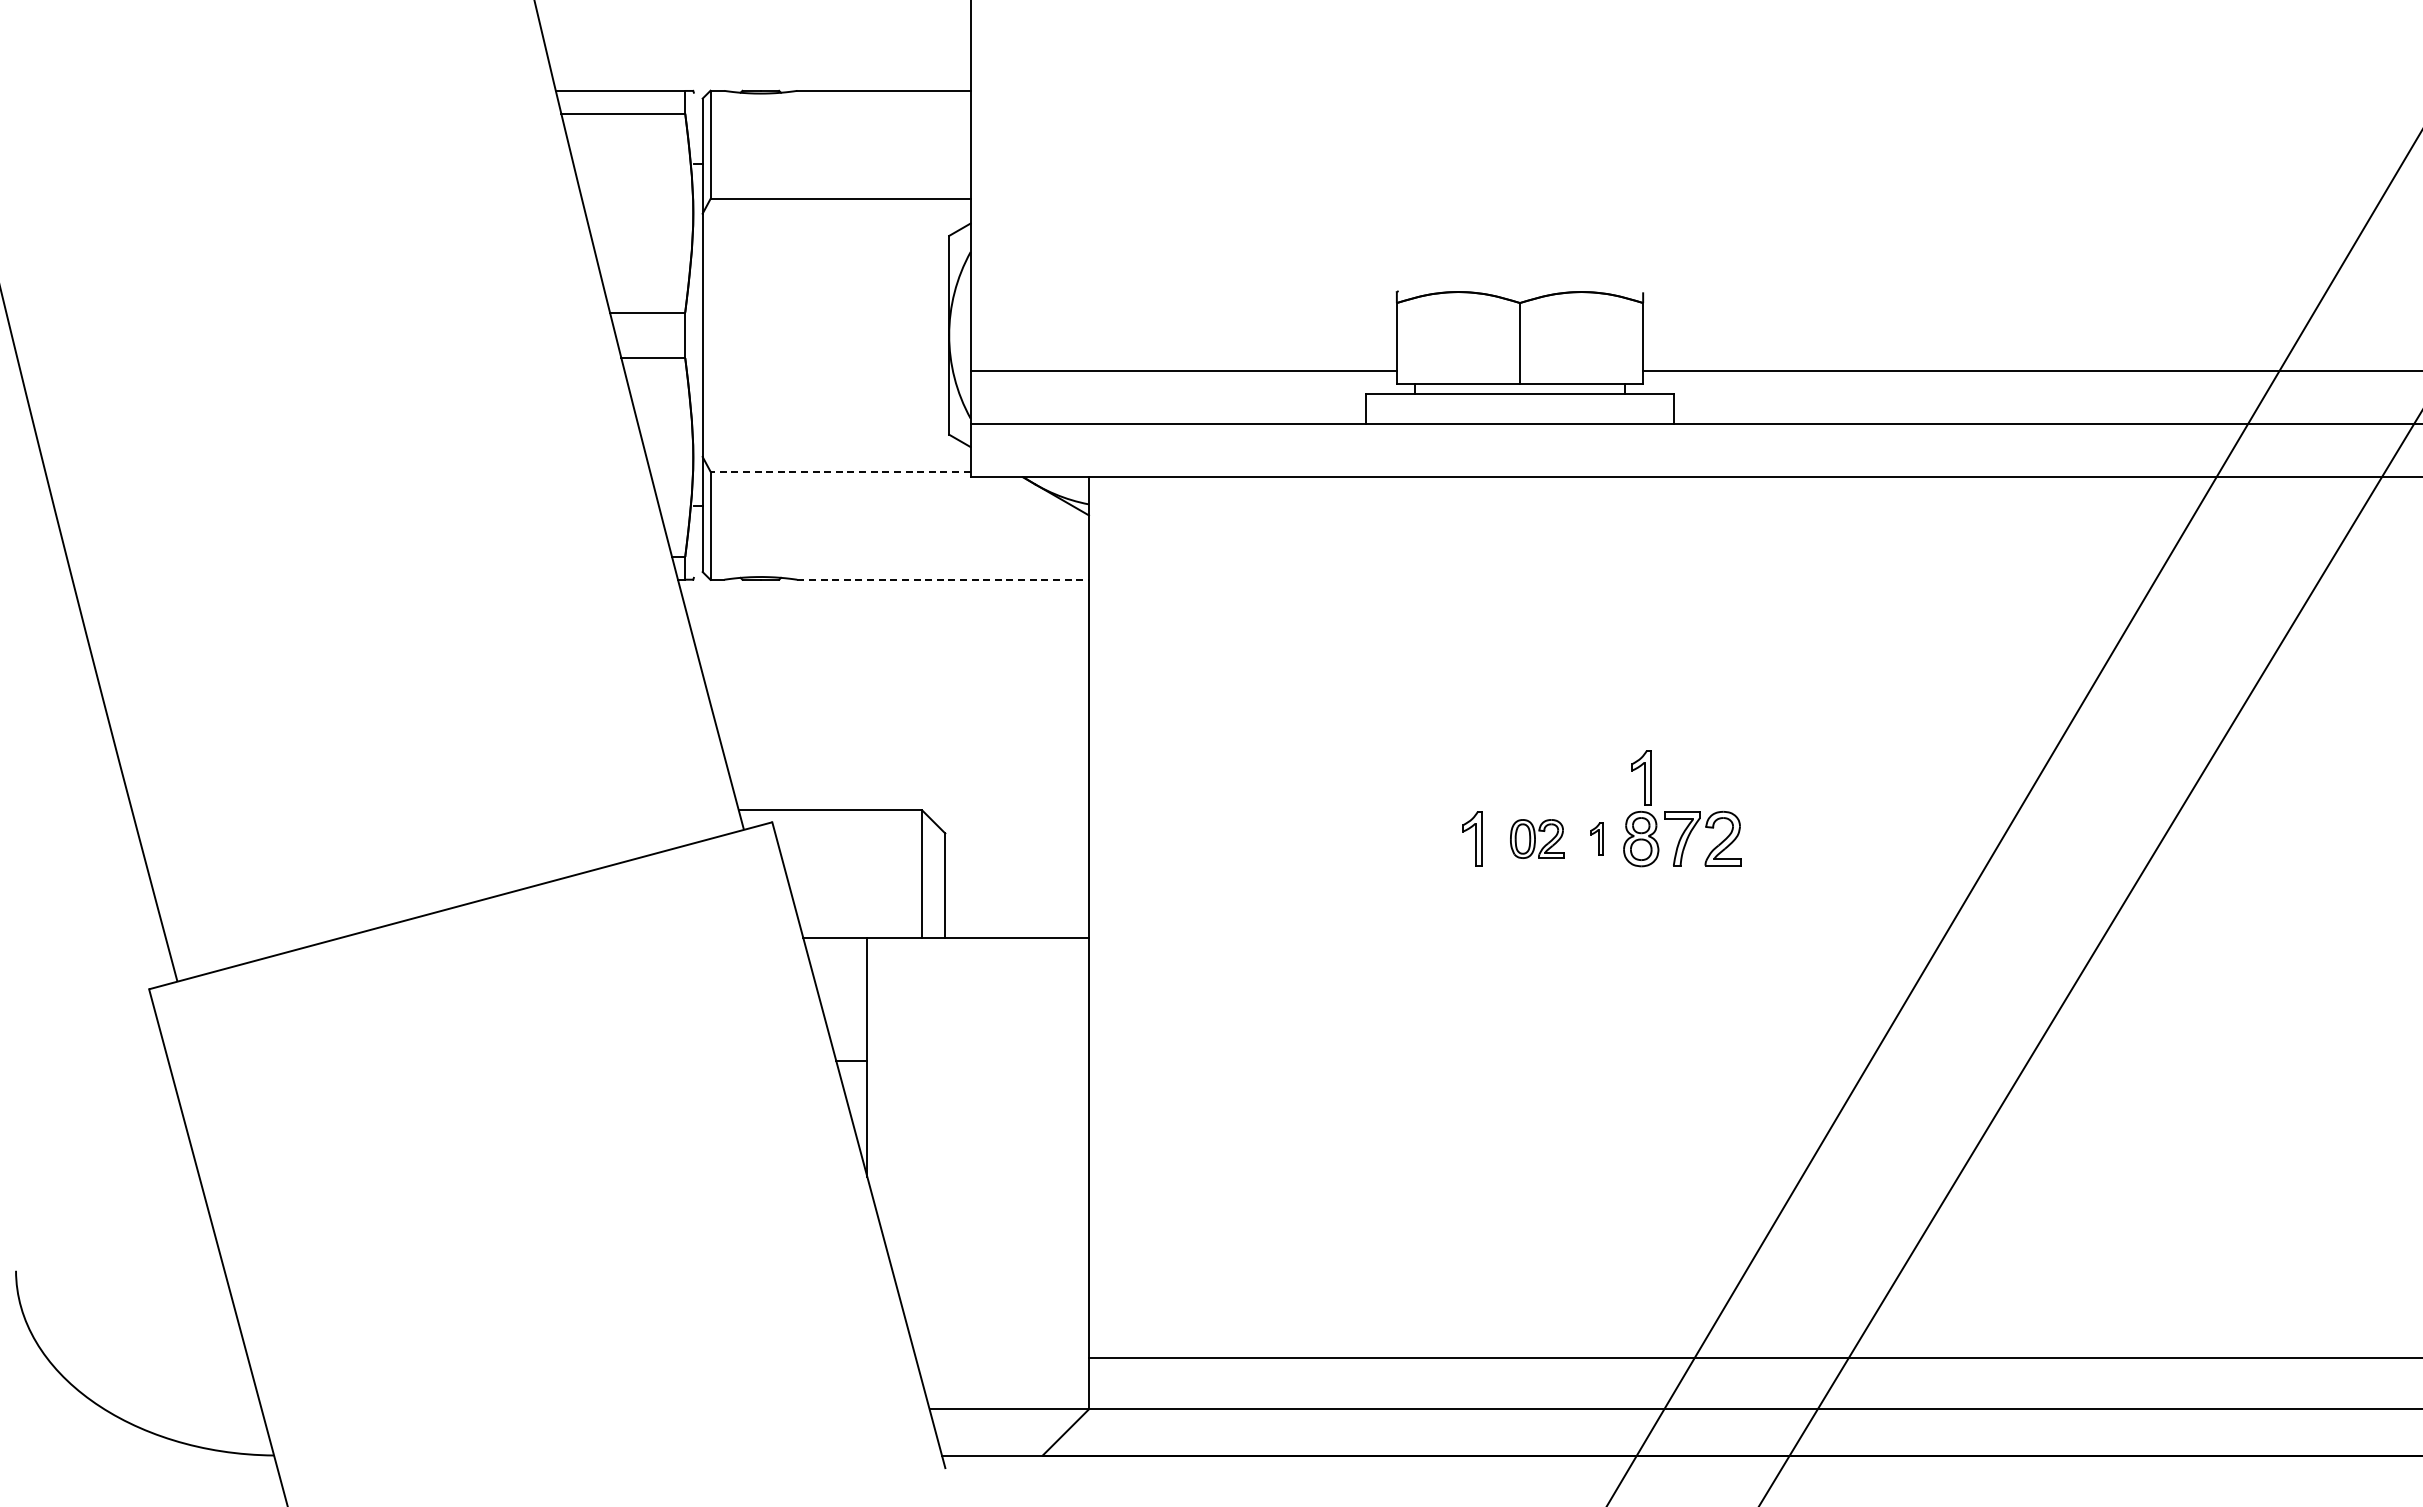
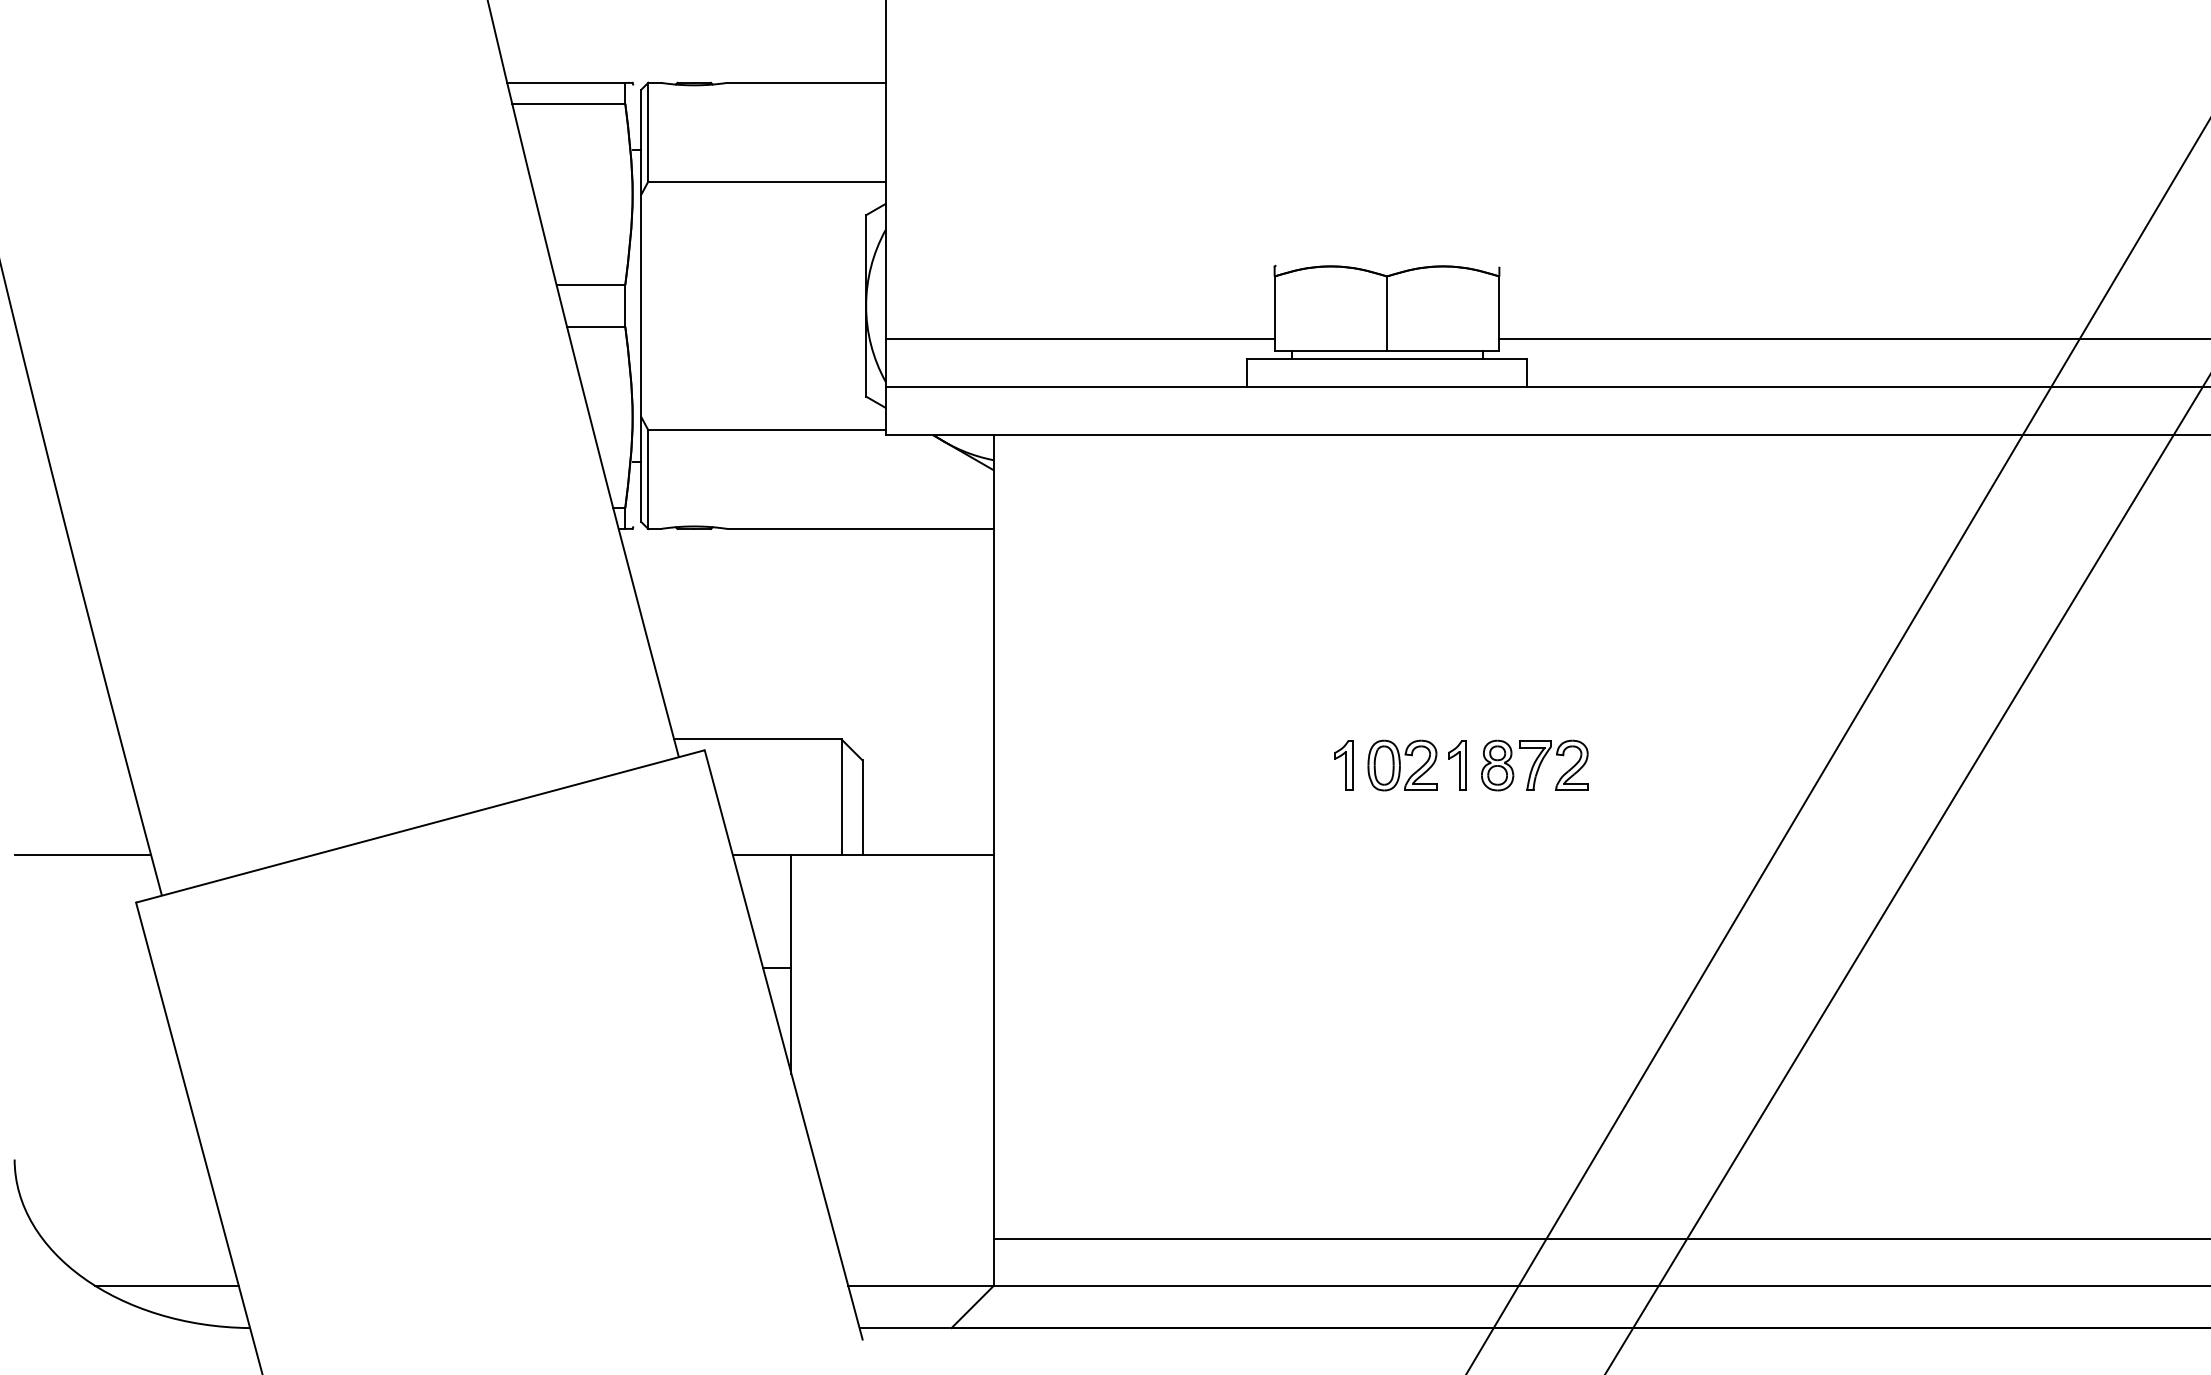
line: (840, 471) -> (766, 430), dashed -> solid
line: (943, 579) -> (860, 528), dashed -> solid
part: (1641, 777) -> (1497, 709), removed
part: (1536, 838) -> (1402, 765), size x1.43
part: (1596, 838) -> (1456, 765), size x1.67
line: (90, 937) -> (82, 855), added
line: (182, 1409) -> (166, 1286), added

